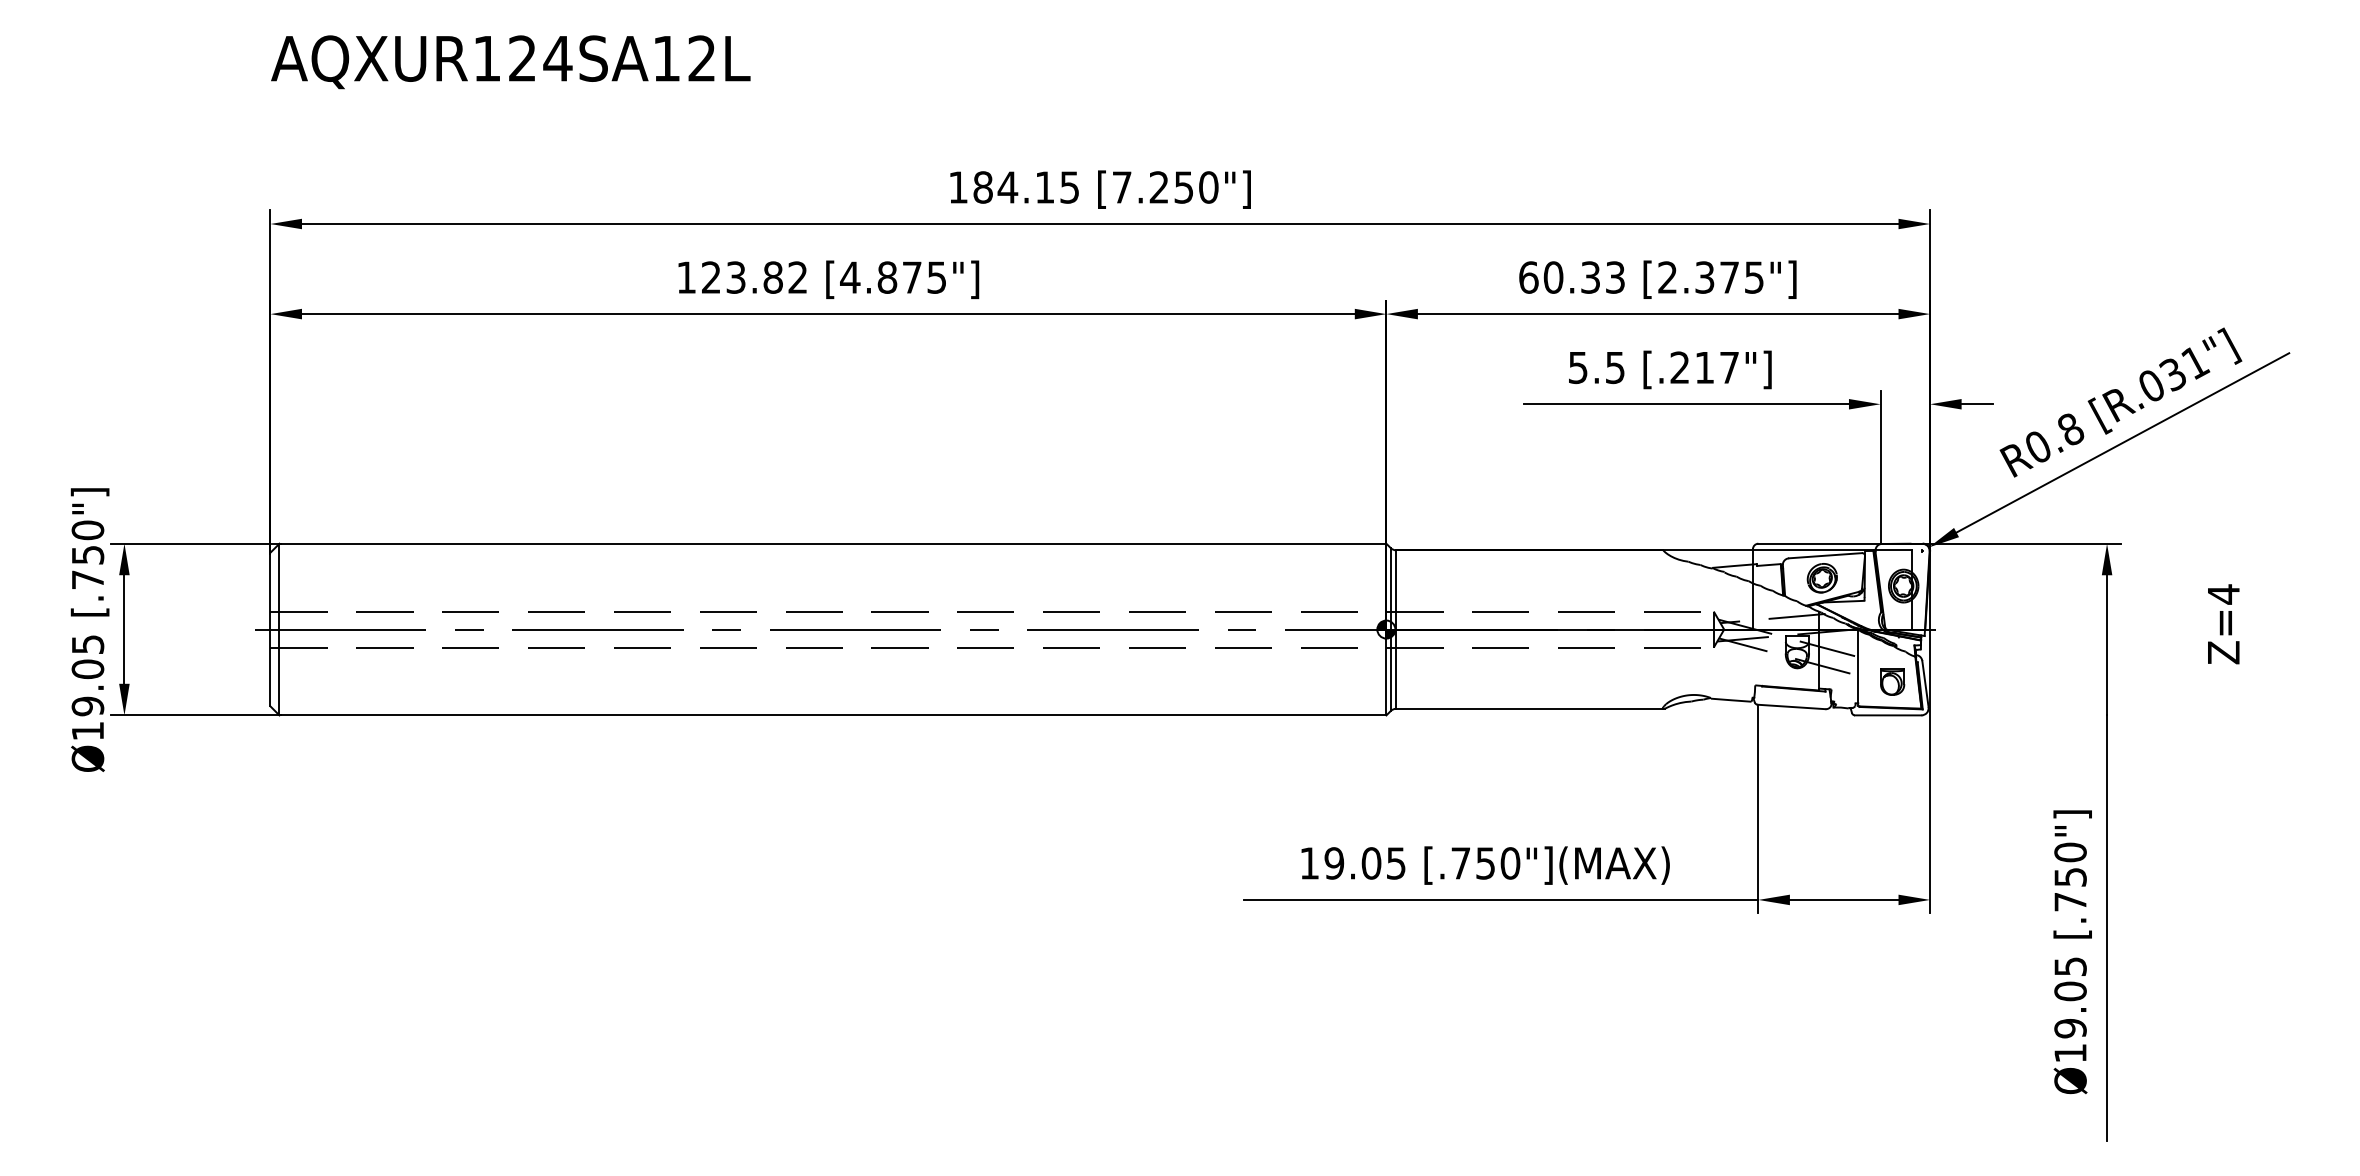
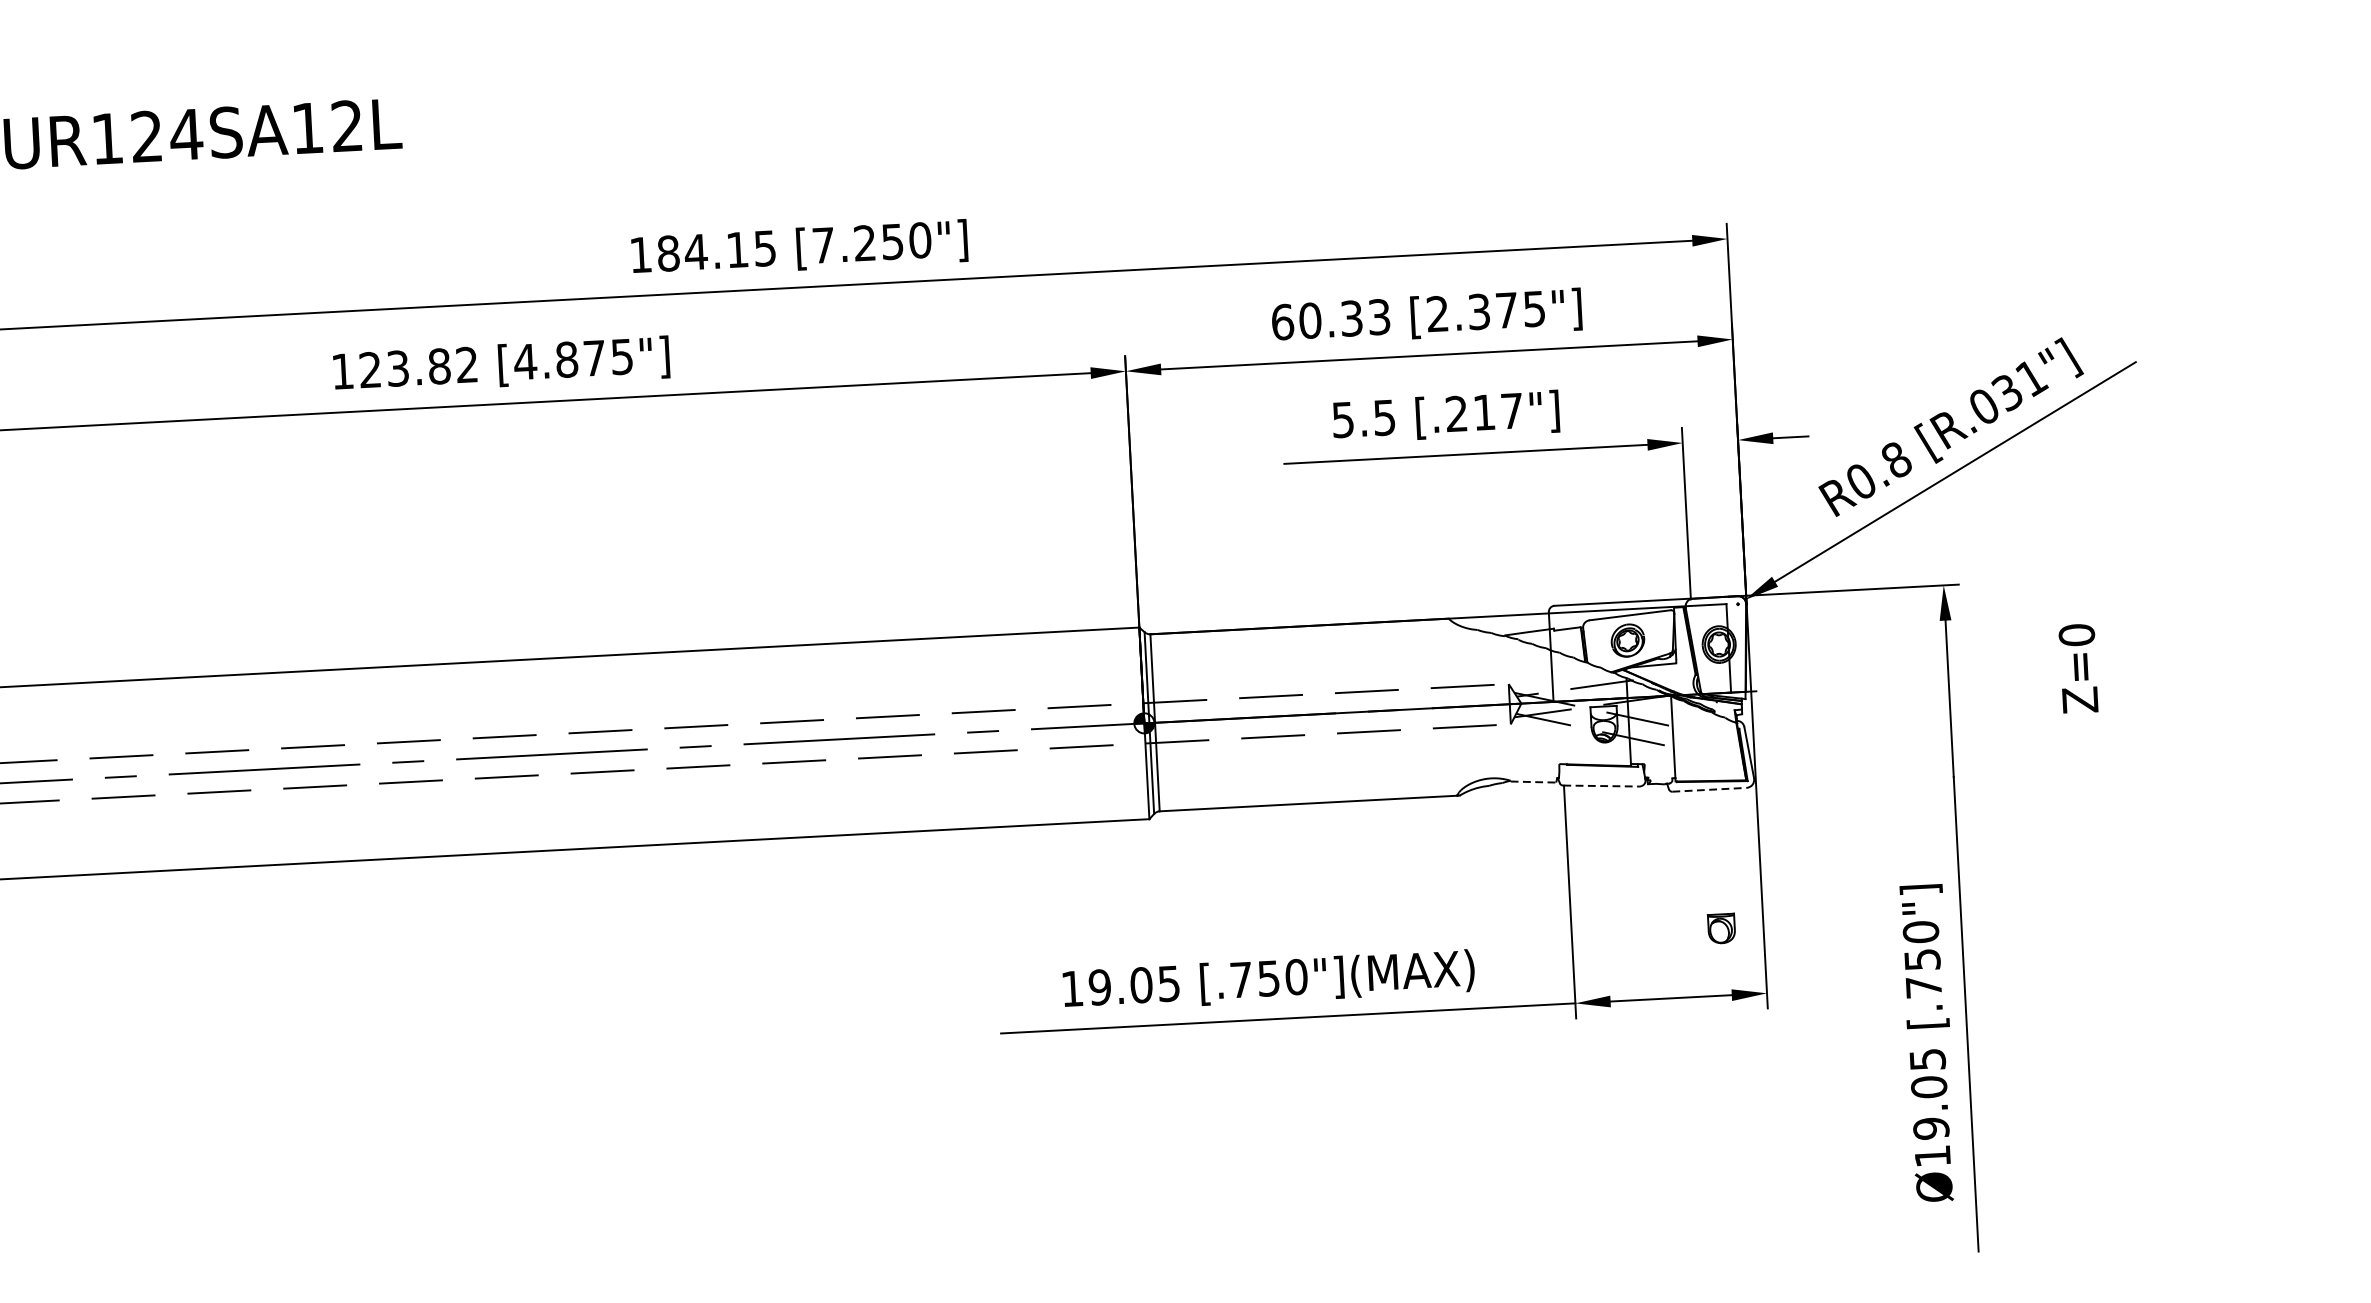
text: (2223, 594) -> (2076, 635), Z=4 -> Z=0
part: (1892, 681) -> (1721, 928), moved
line: (1731, 700) -> (1533, 782), solid -> dashed
line: (1791, 706) -> (1601, 785), solid -> dashed
line: (1888, 715) -> (1709, 789), solid -> dashed

